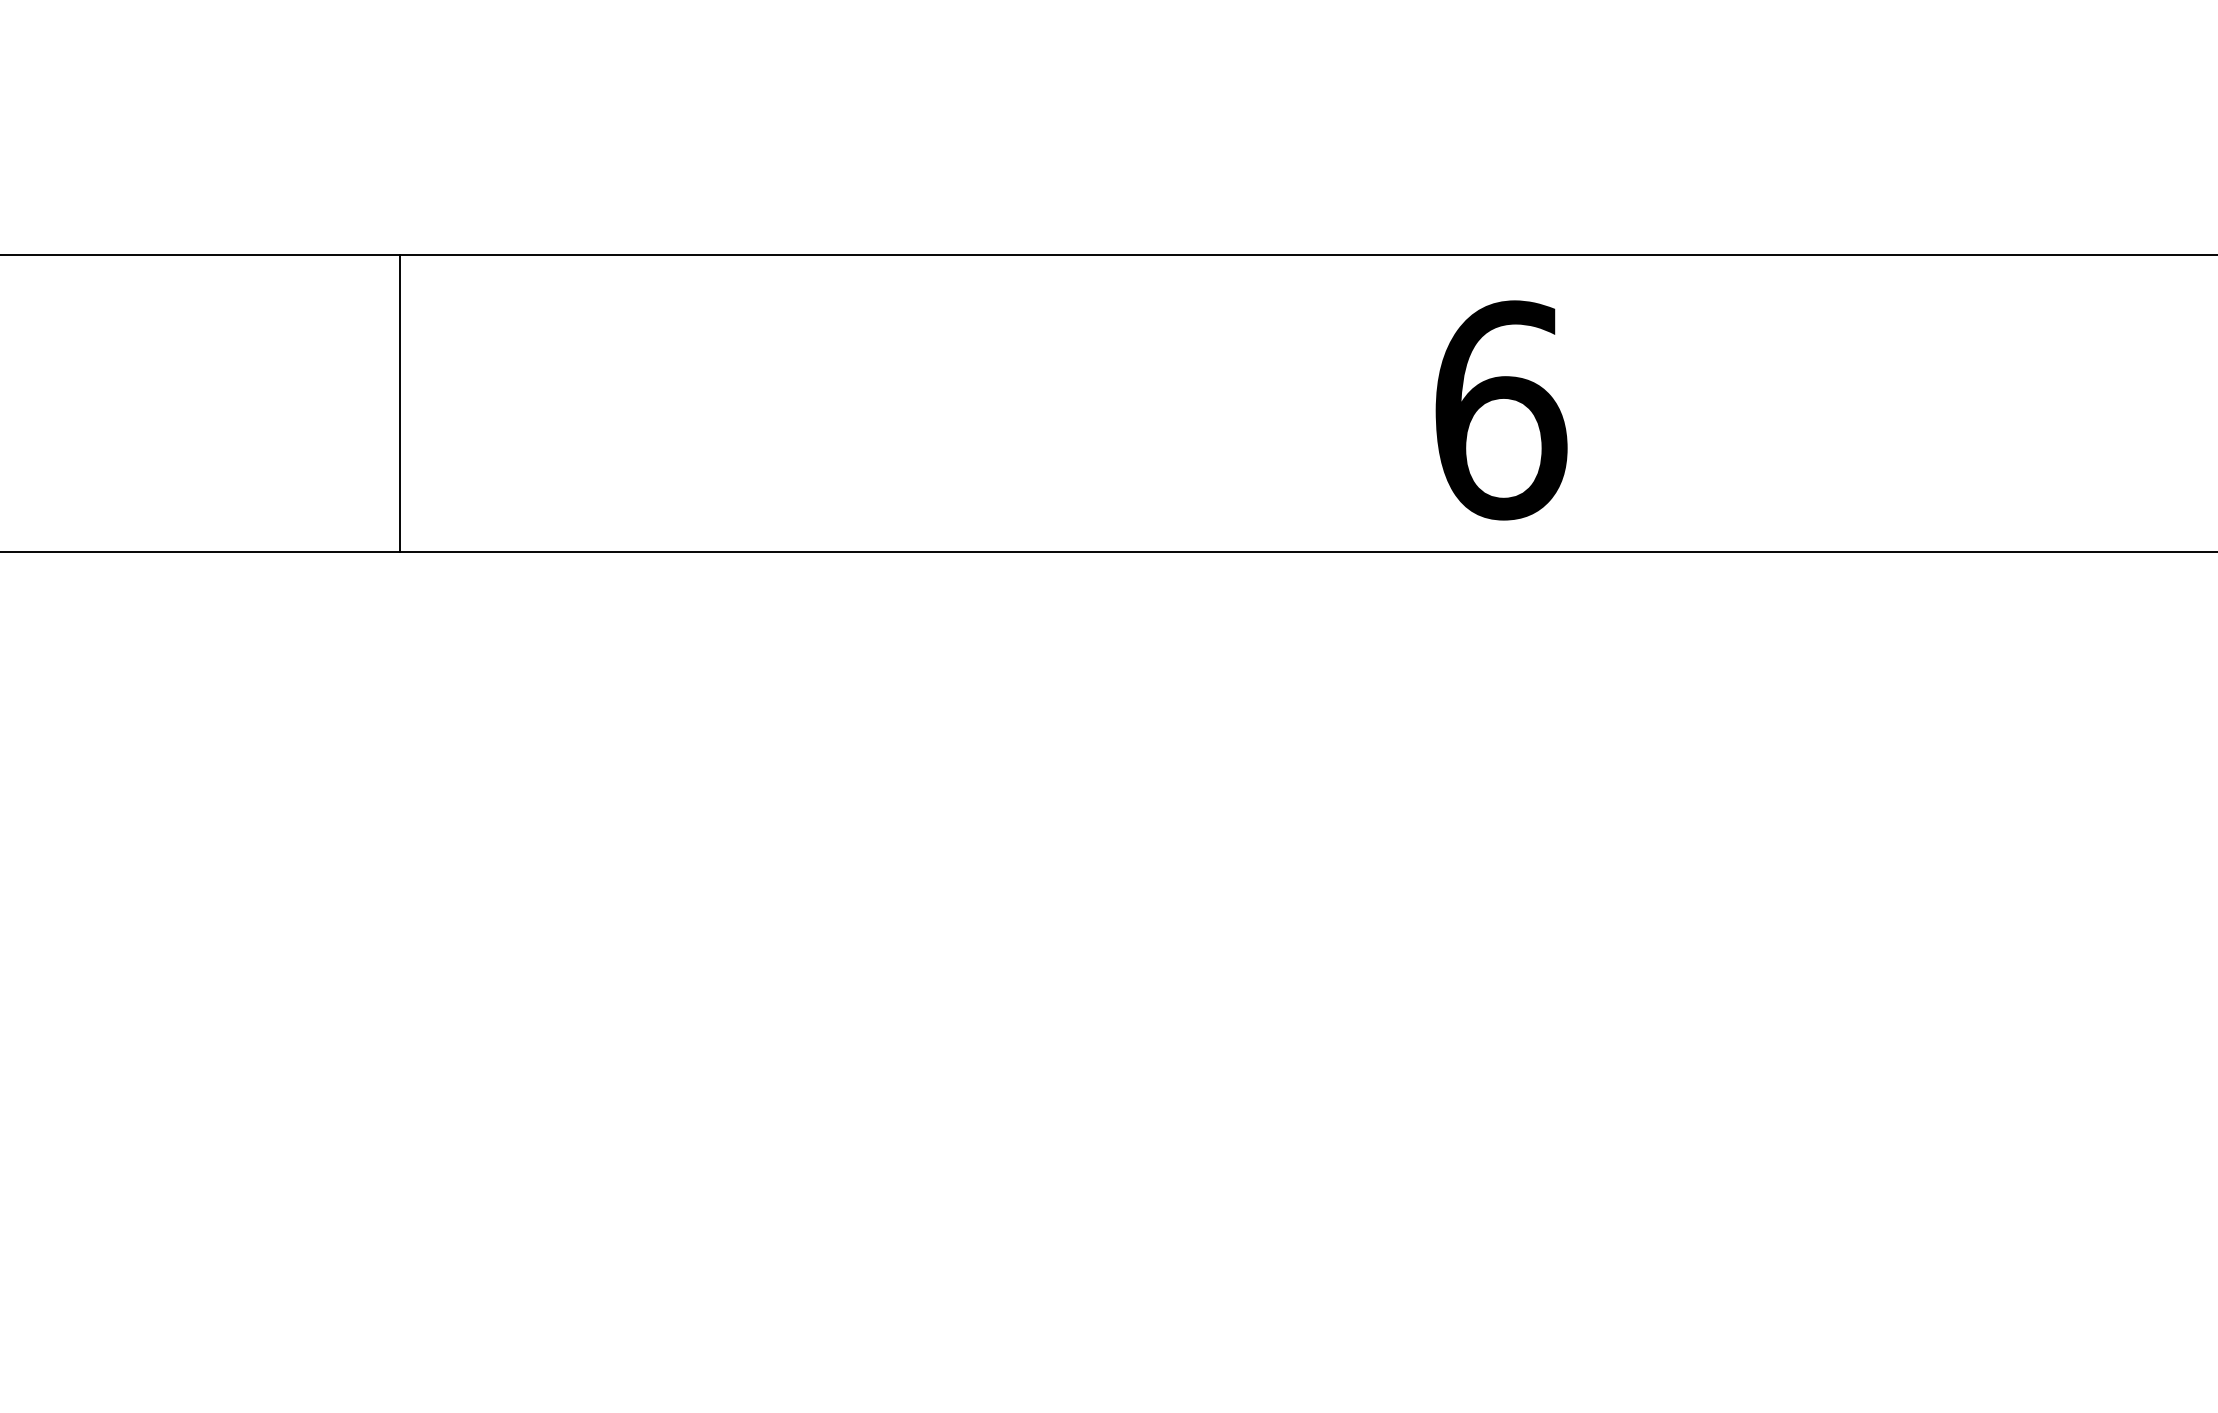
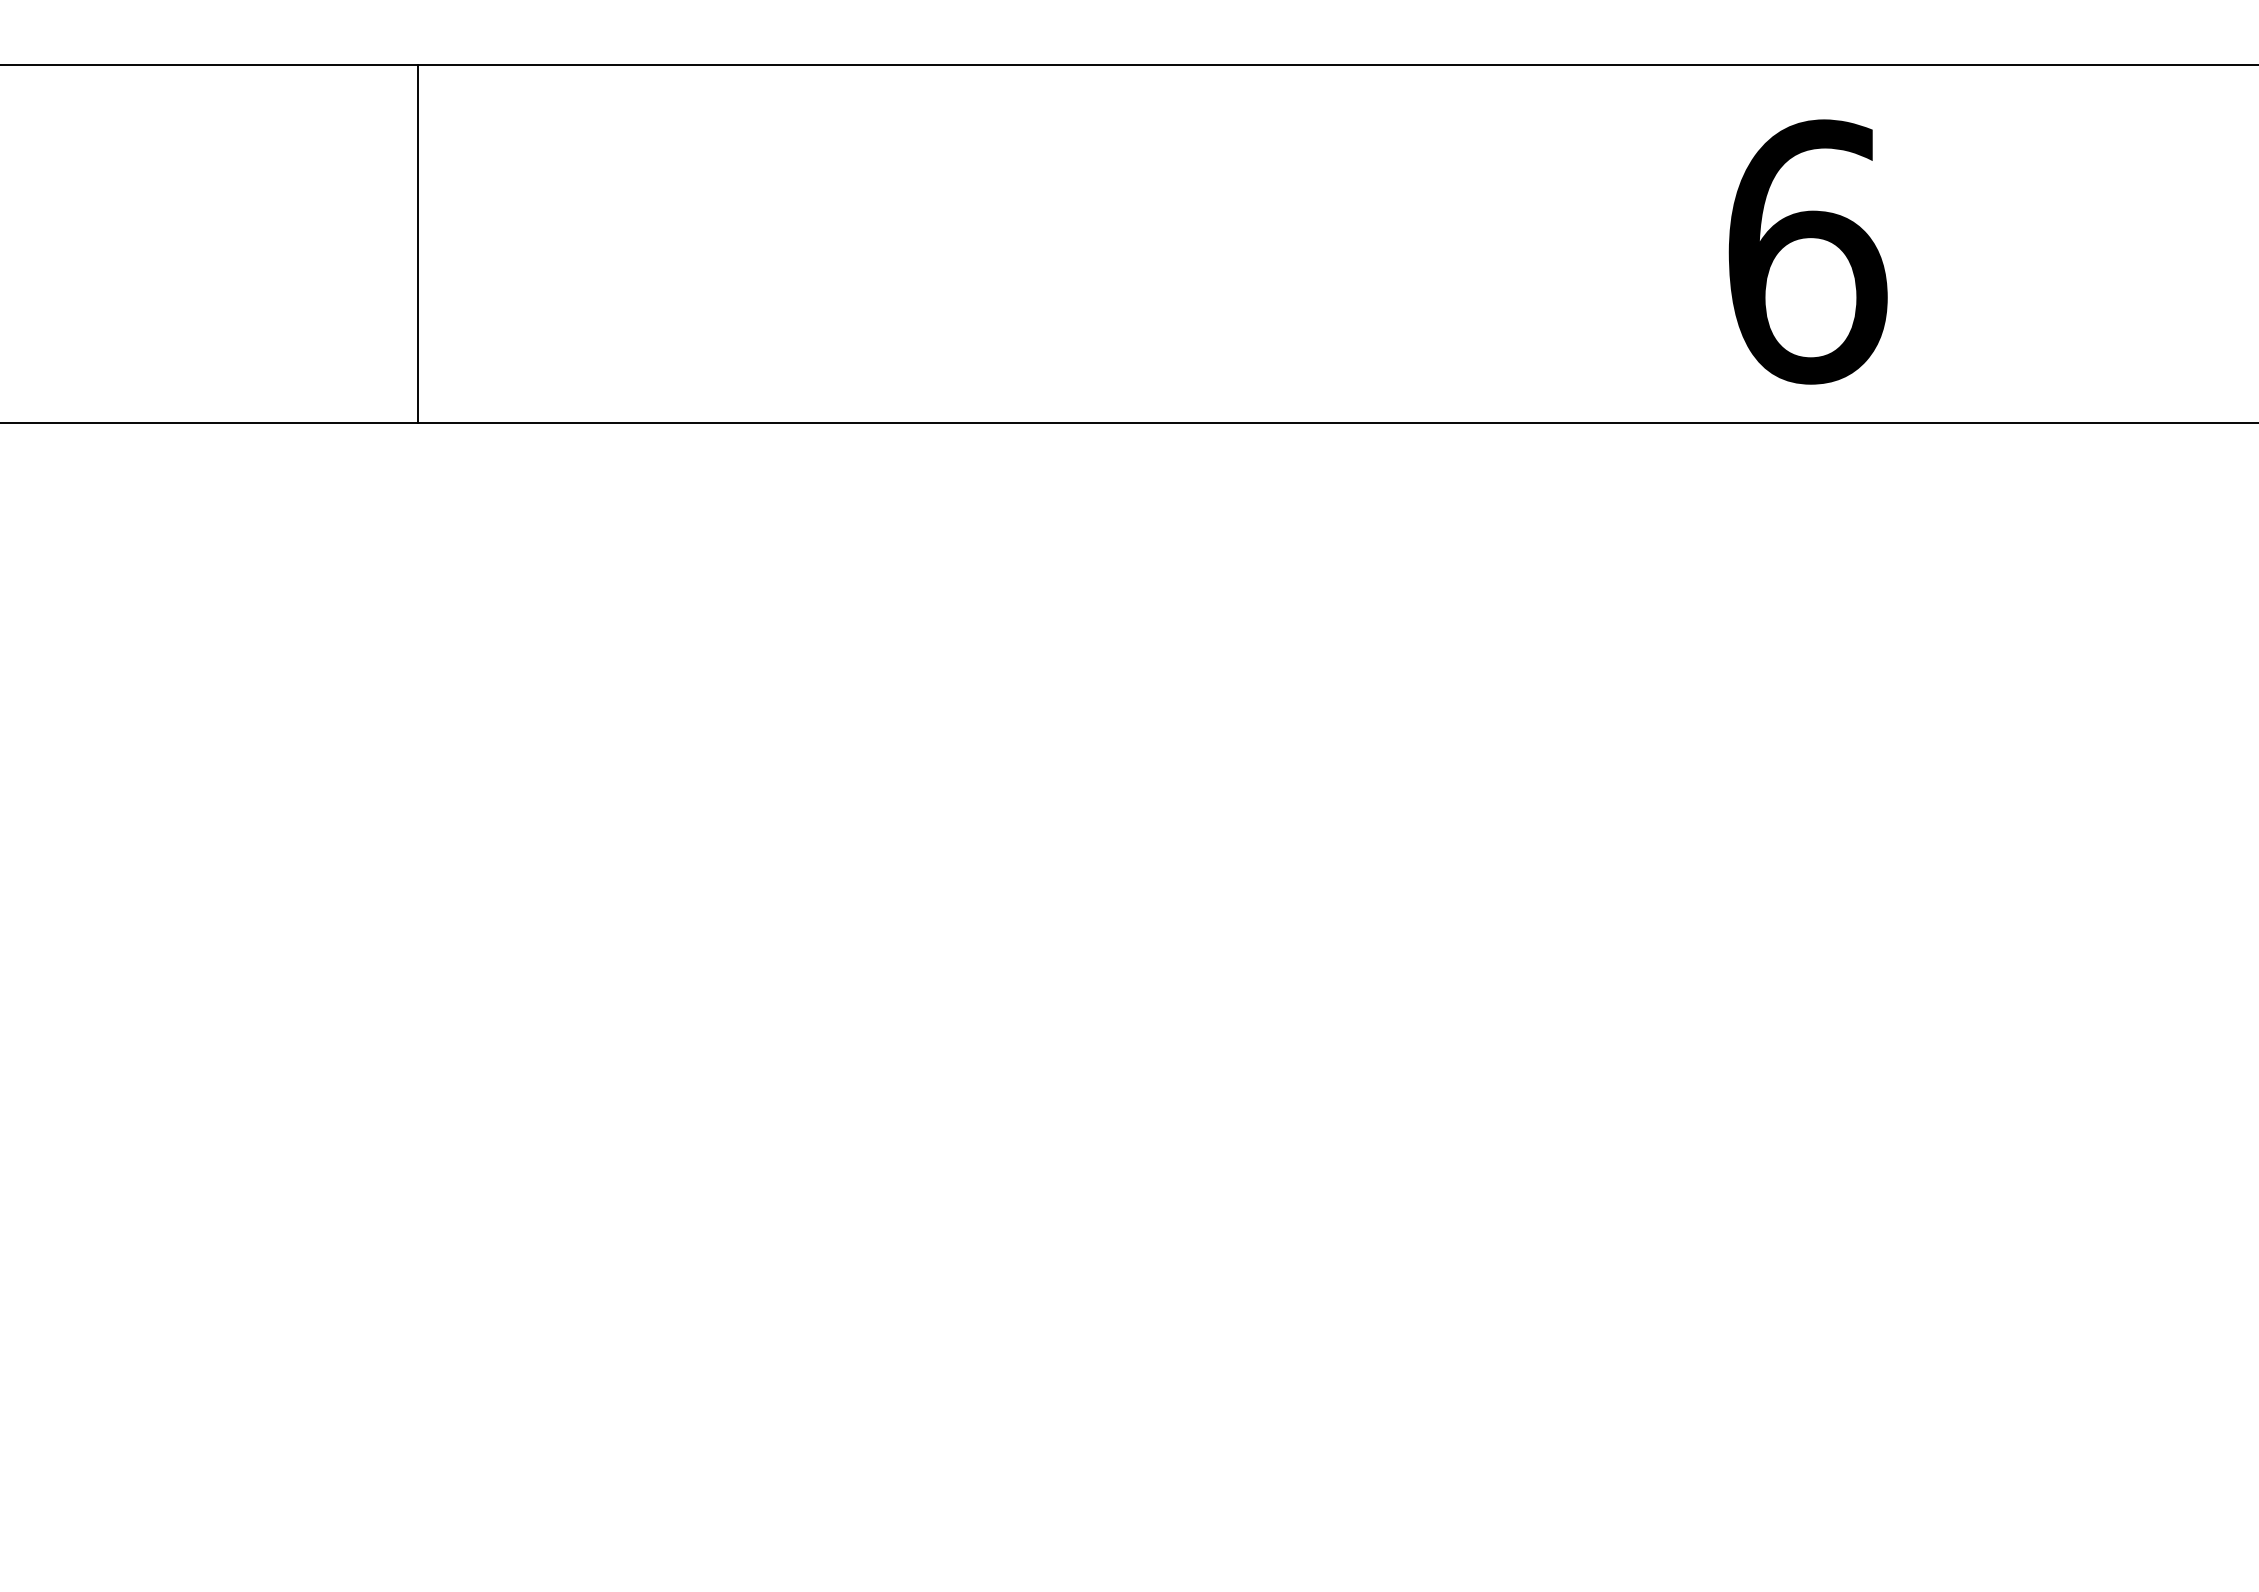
line: (399, 403) -> (417, 243), moved

